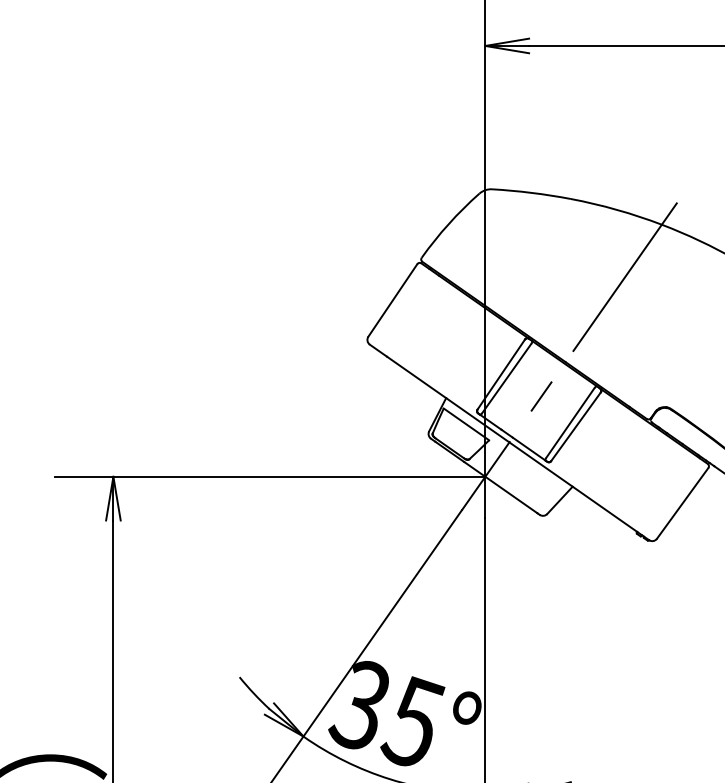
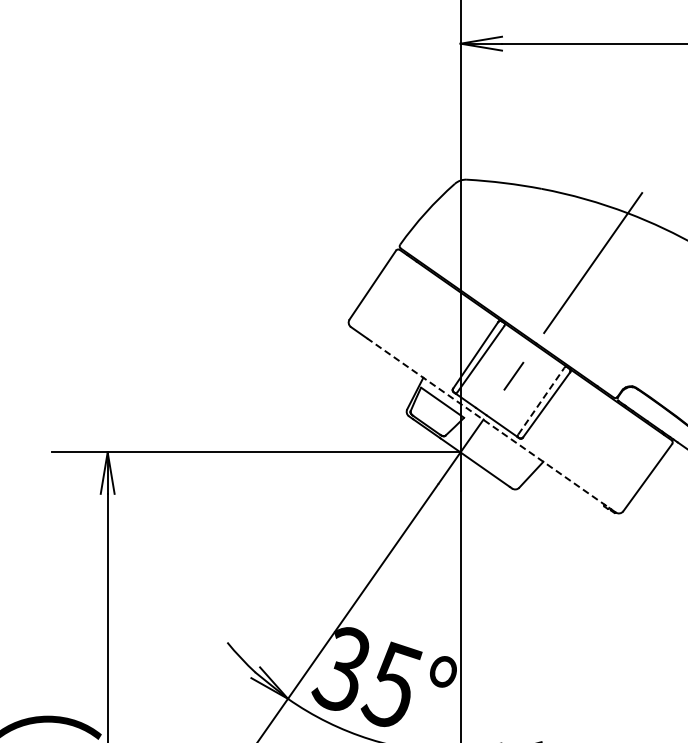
line: (570, 423) -> (541, 401), solid -> dashed
line: (517, 448) -> (491, 425), solid -> dashed

